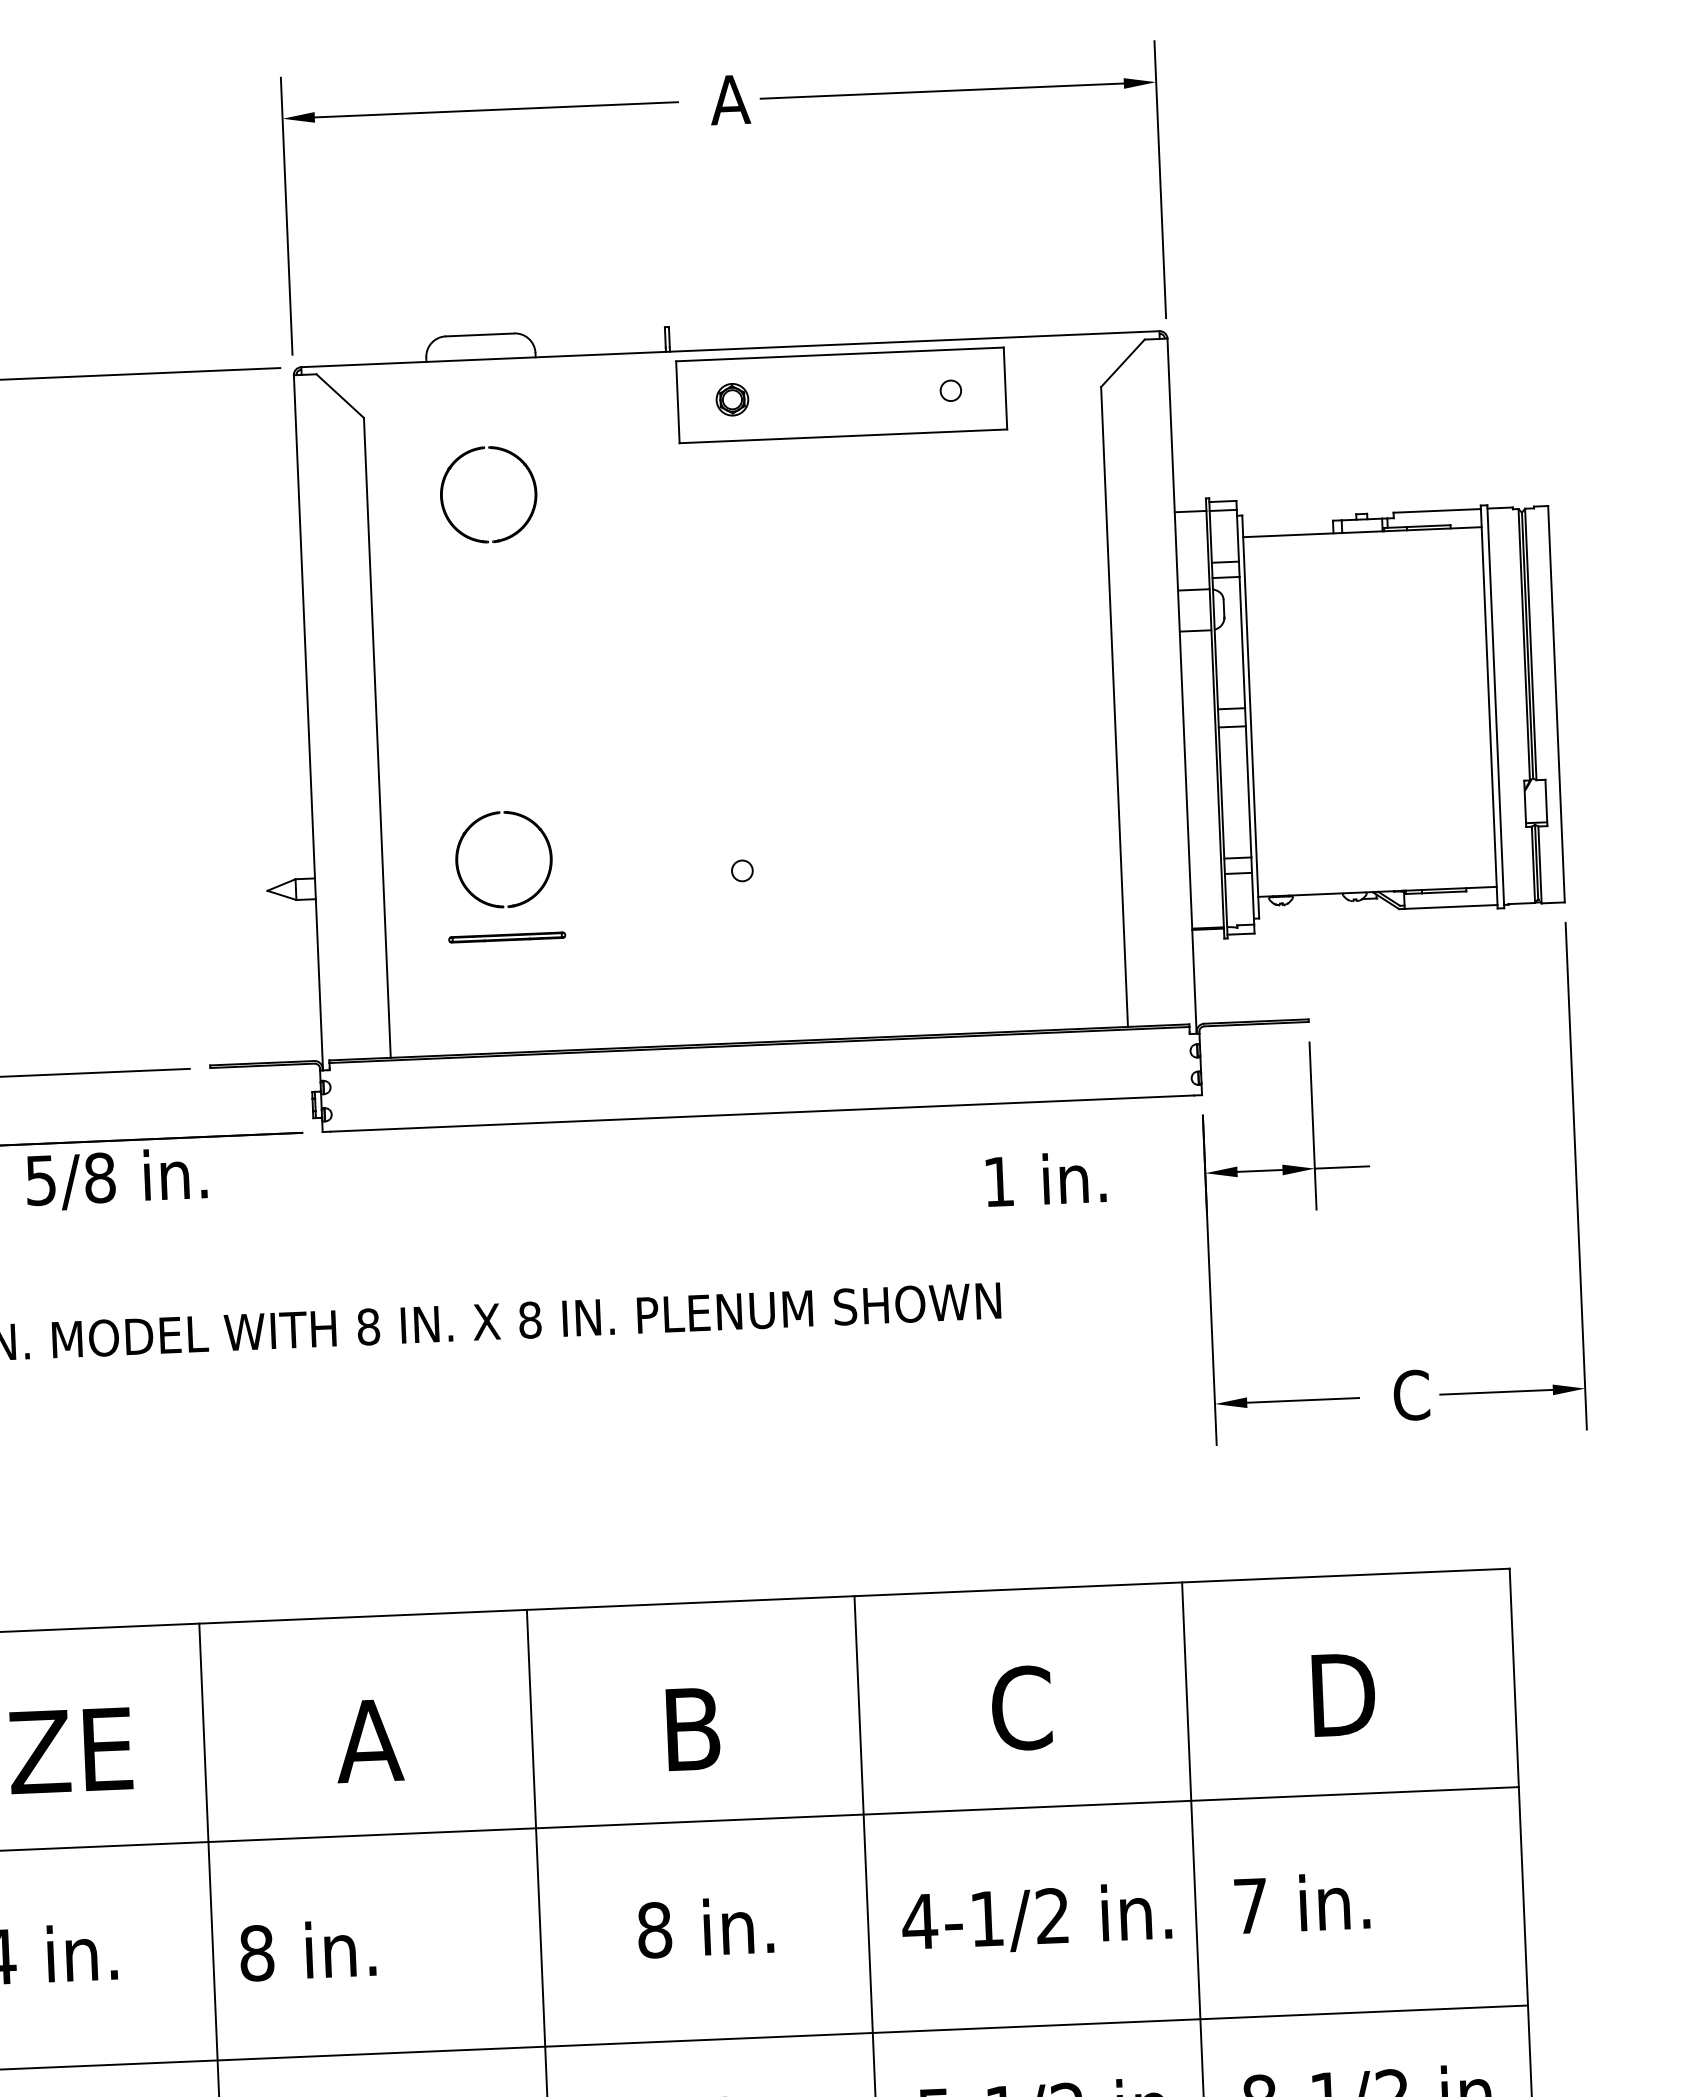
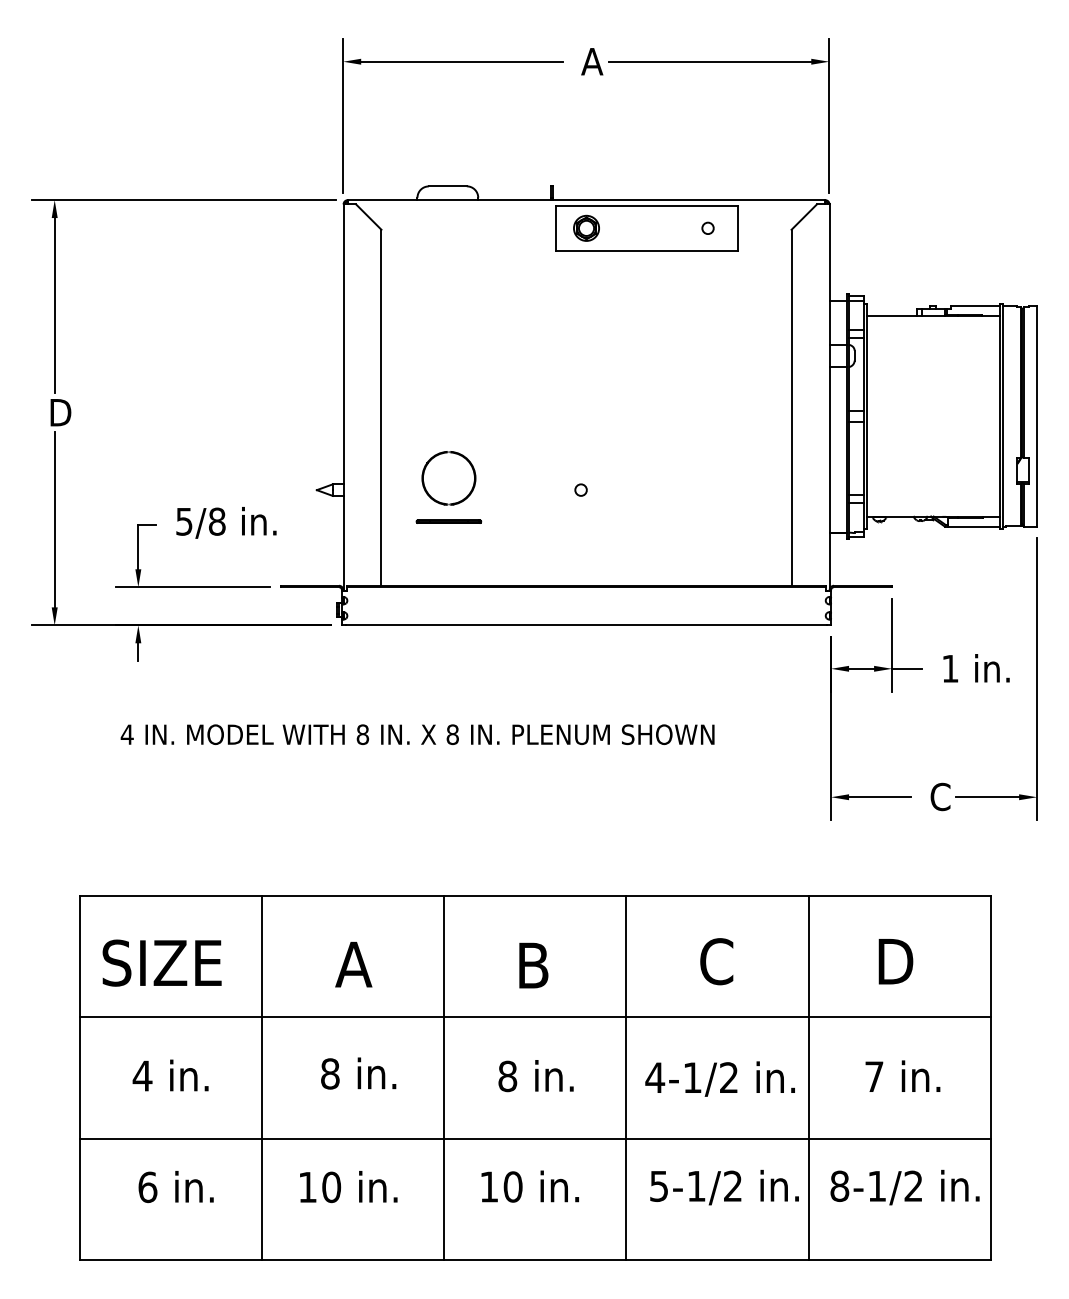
part: (732, 398) -> (586, 227), size x1.43
part: (487, 495) -> (448, 275), removed
text: (116, 1178) -> (226, 522), moved
text: (1045, 1179) -> (976, 668), moved
text: (1301, 1901) -> (902, 1075), moved
text: (307, 1950) -> (358, 1073), moved

